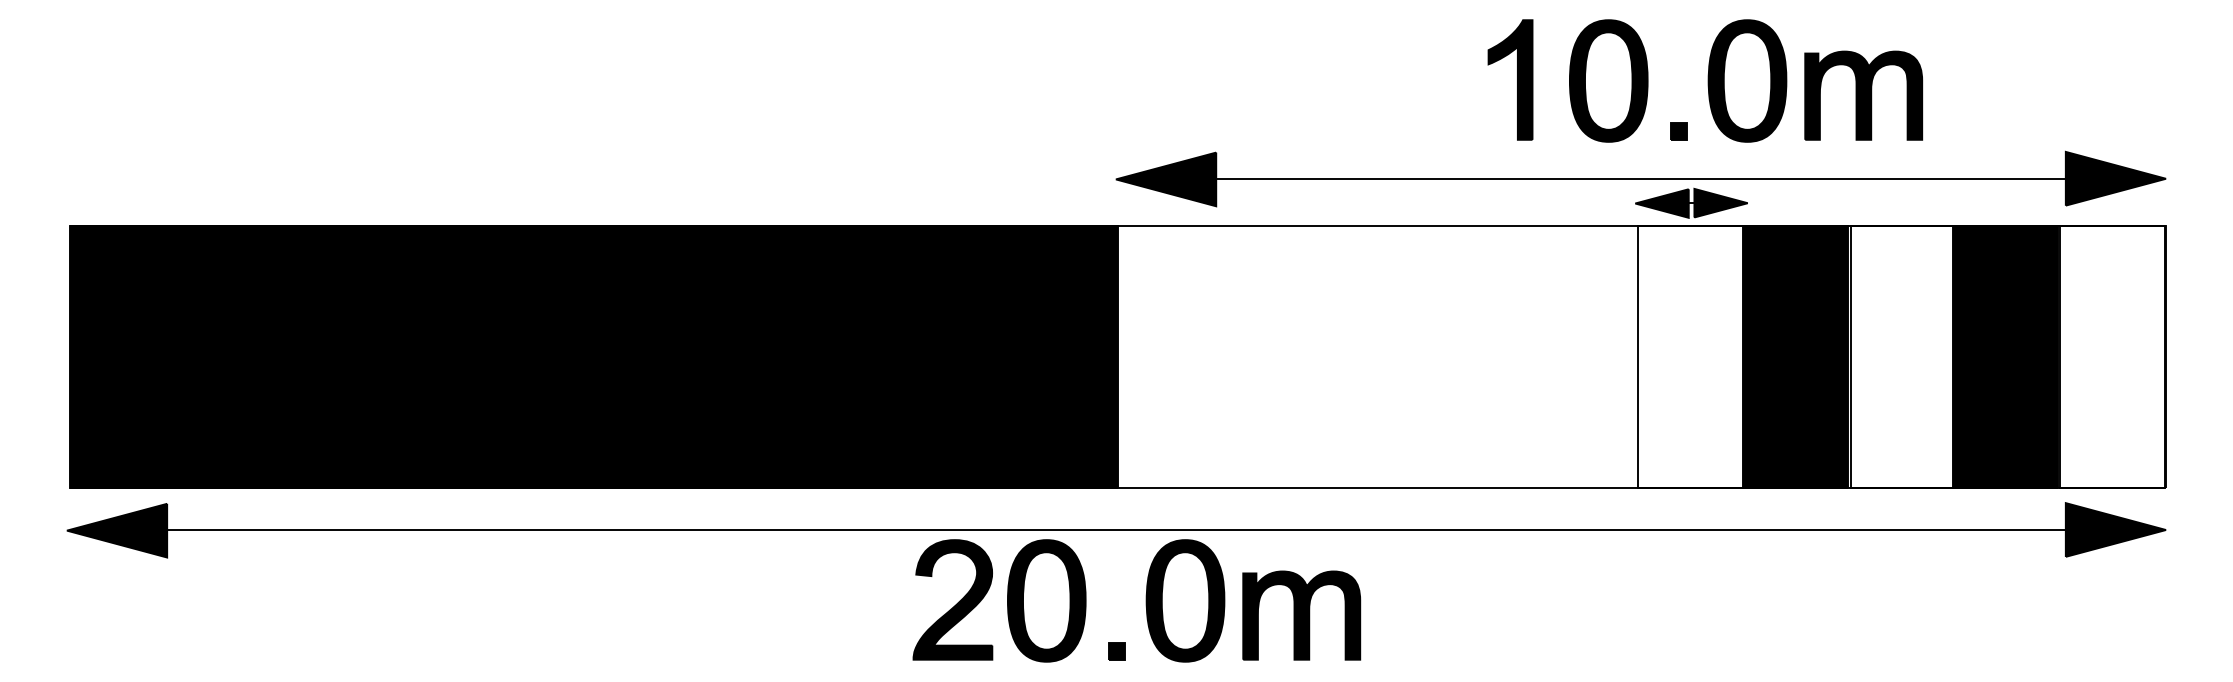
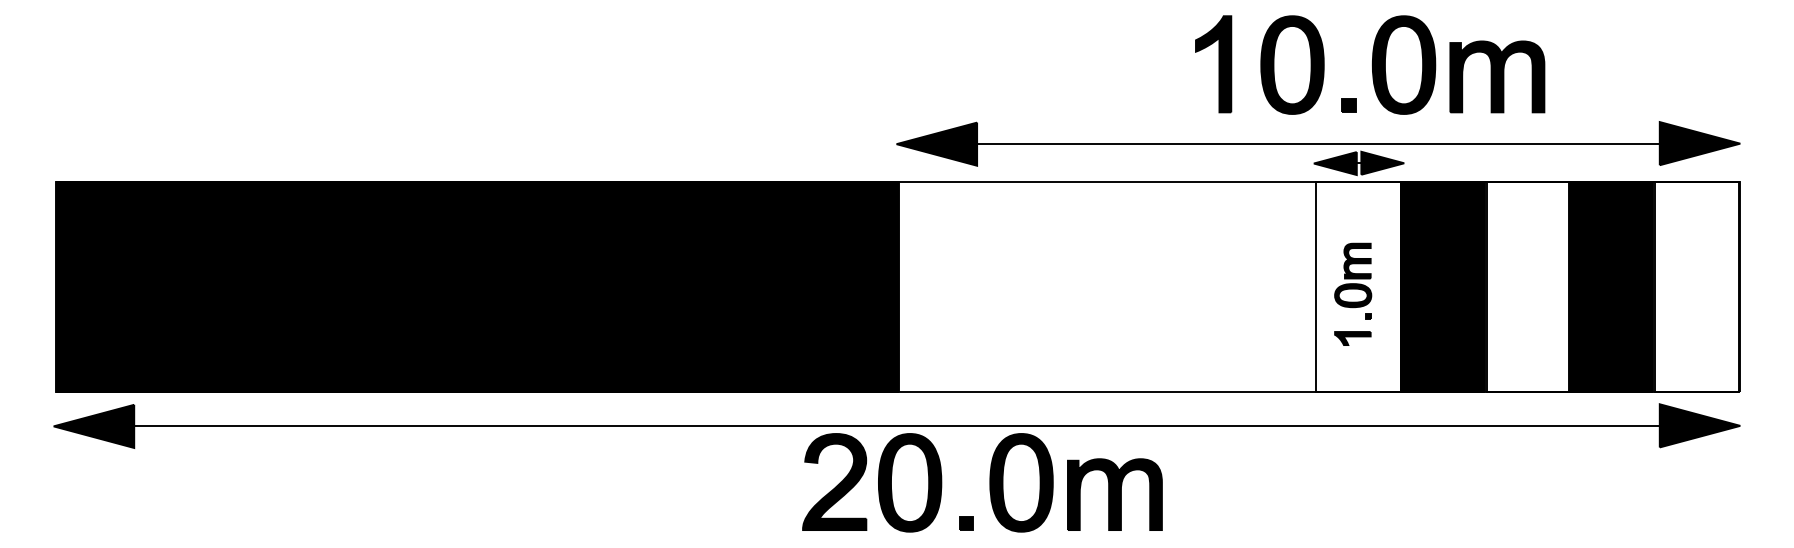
part: (1683, 366) -> (1352, 294), added
part: (1145, 600) -> (989, 482), moved

